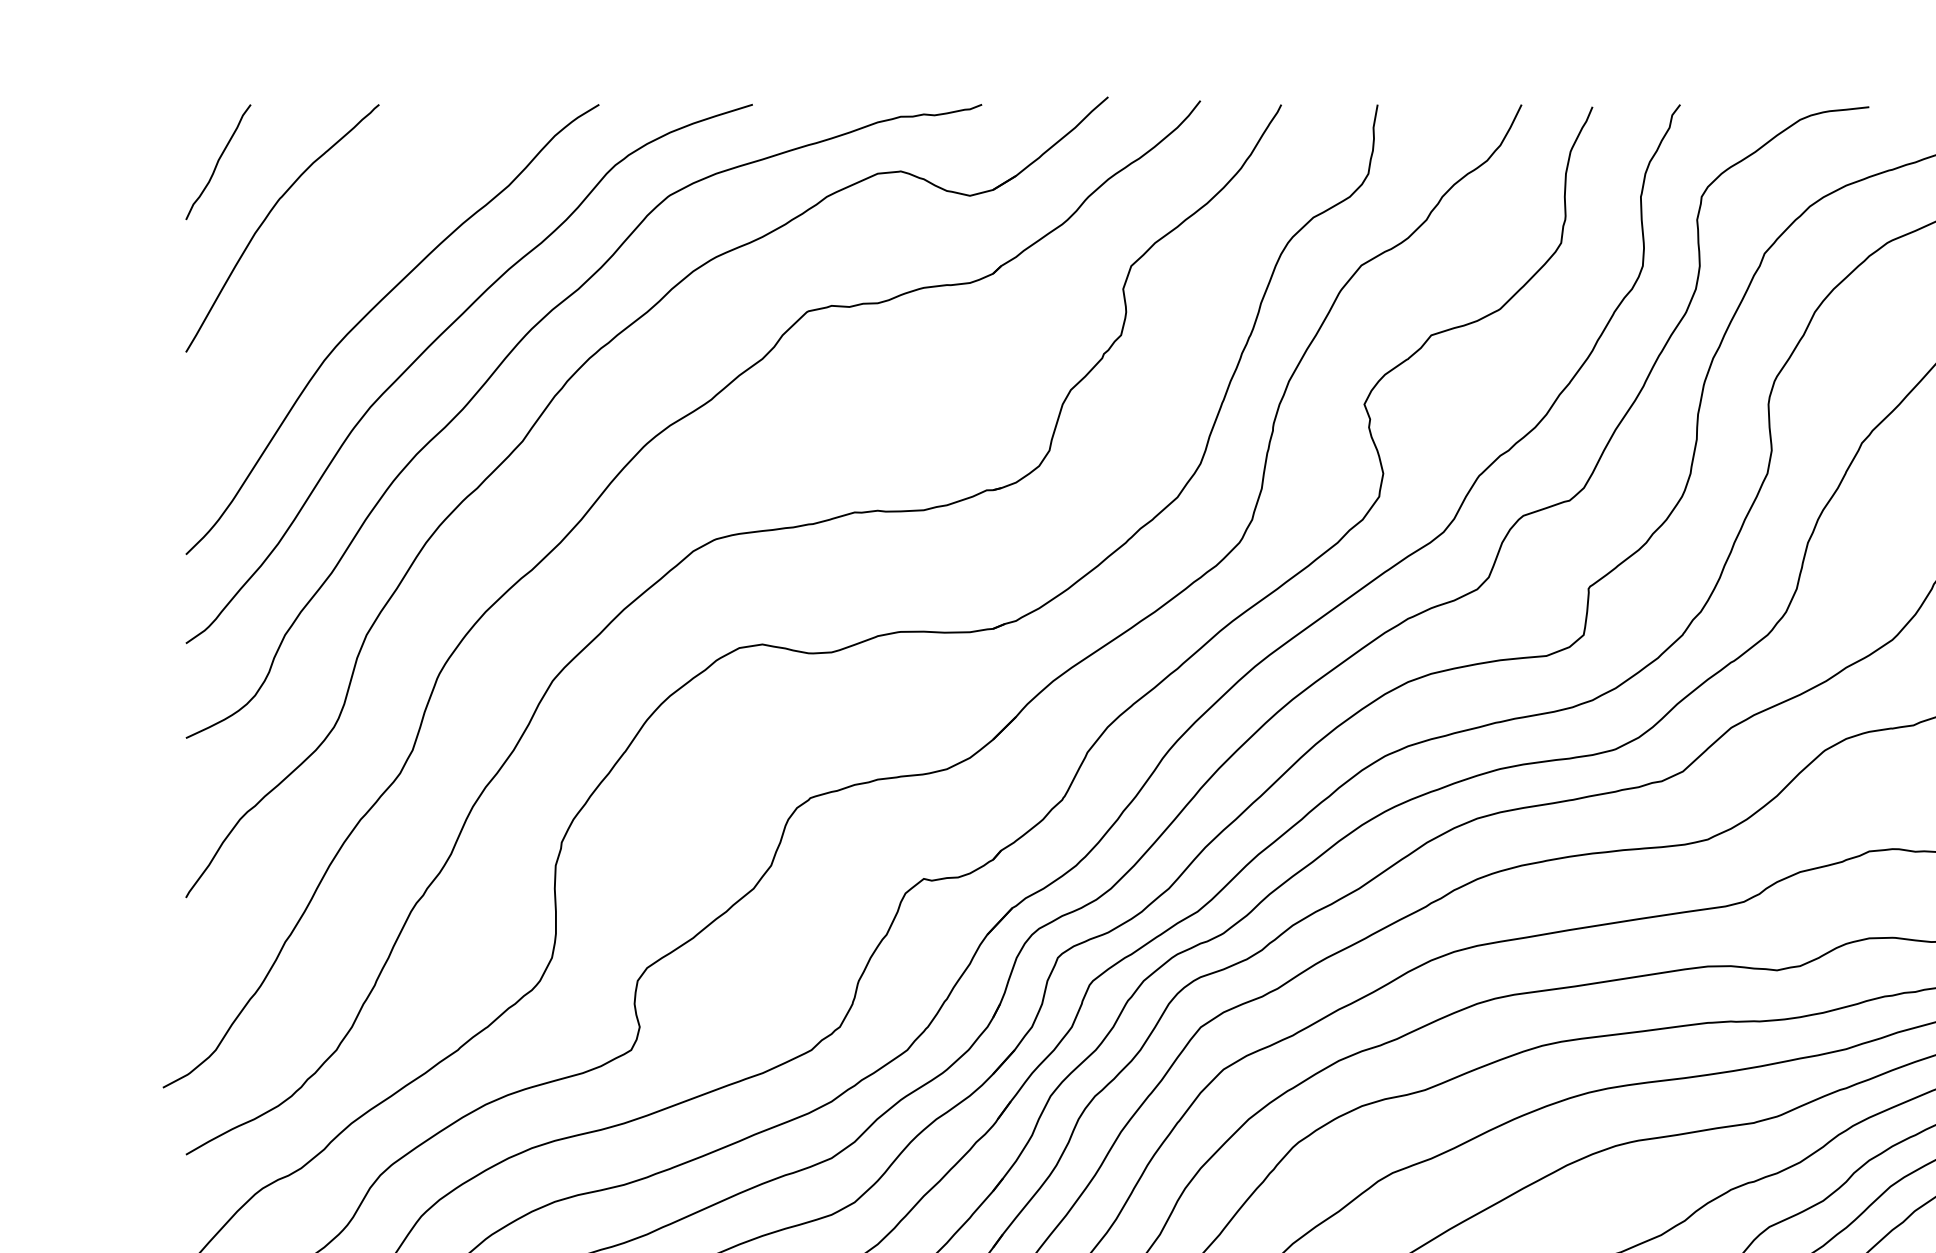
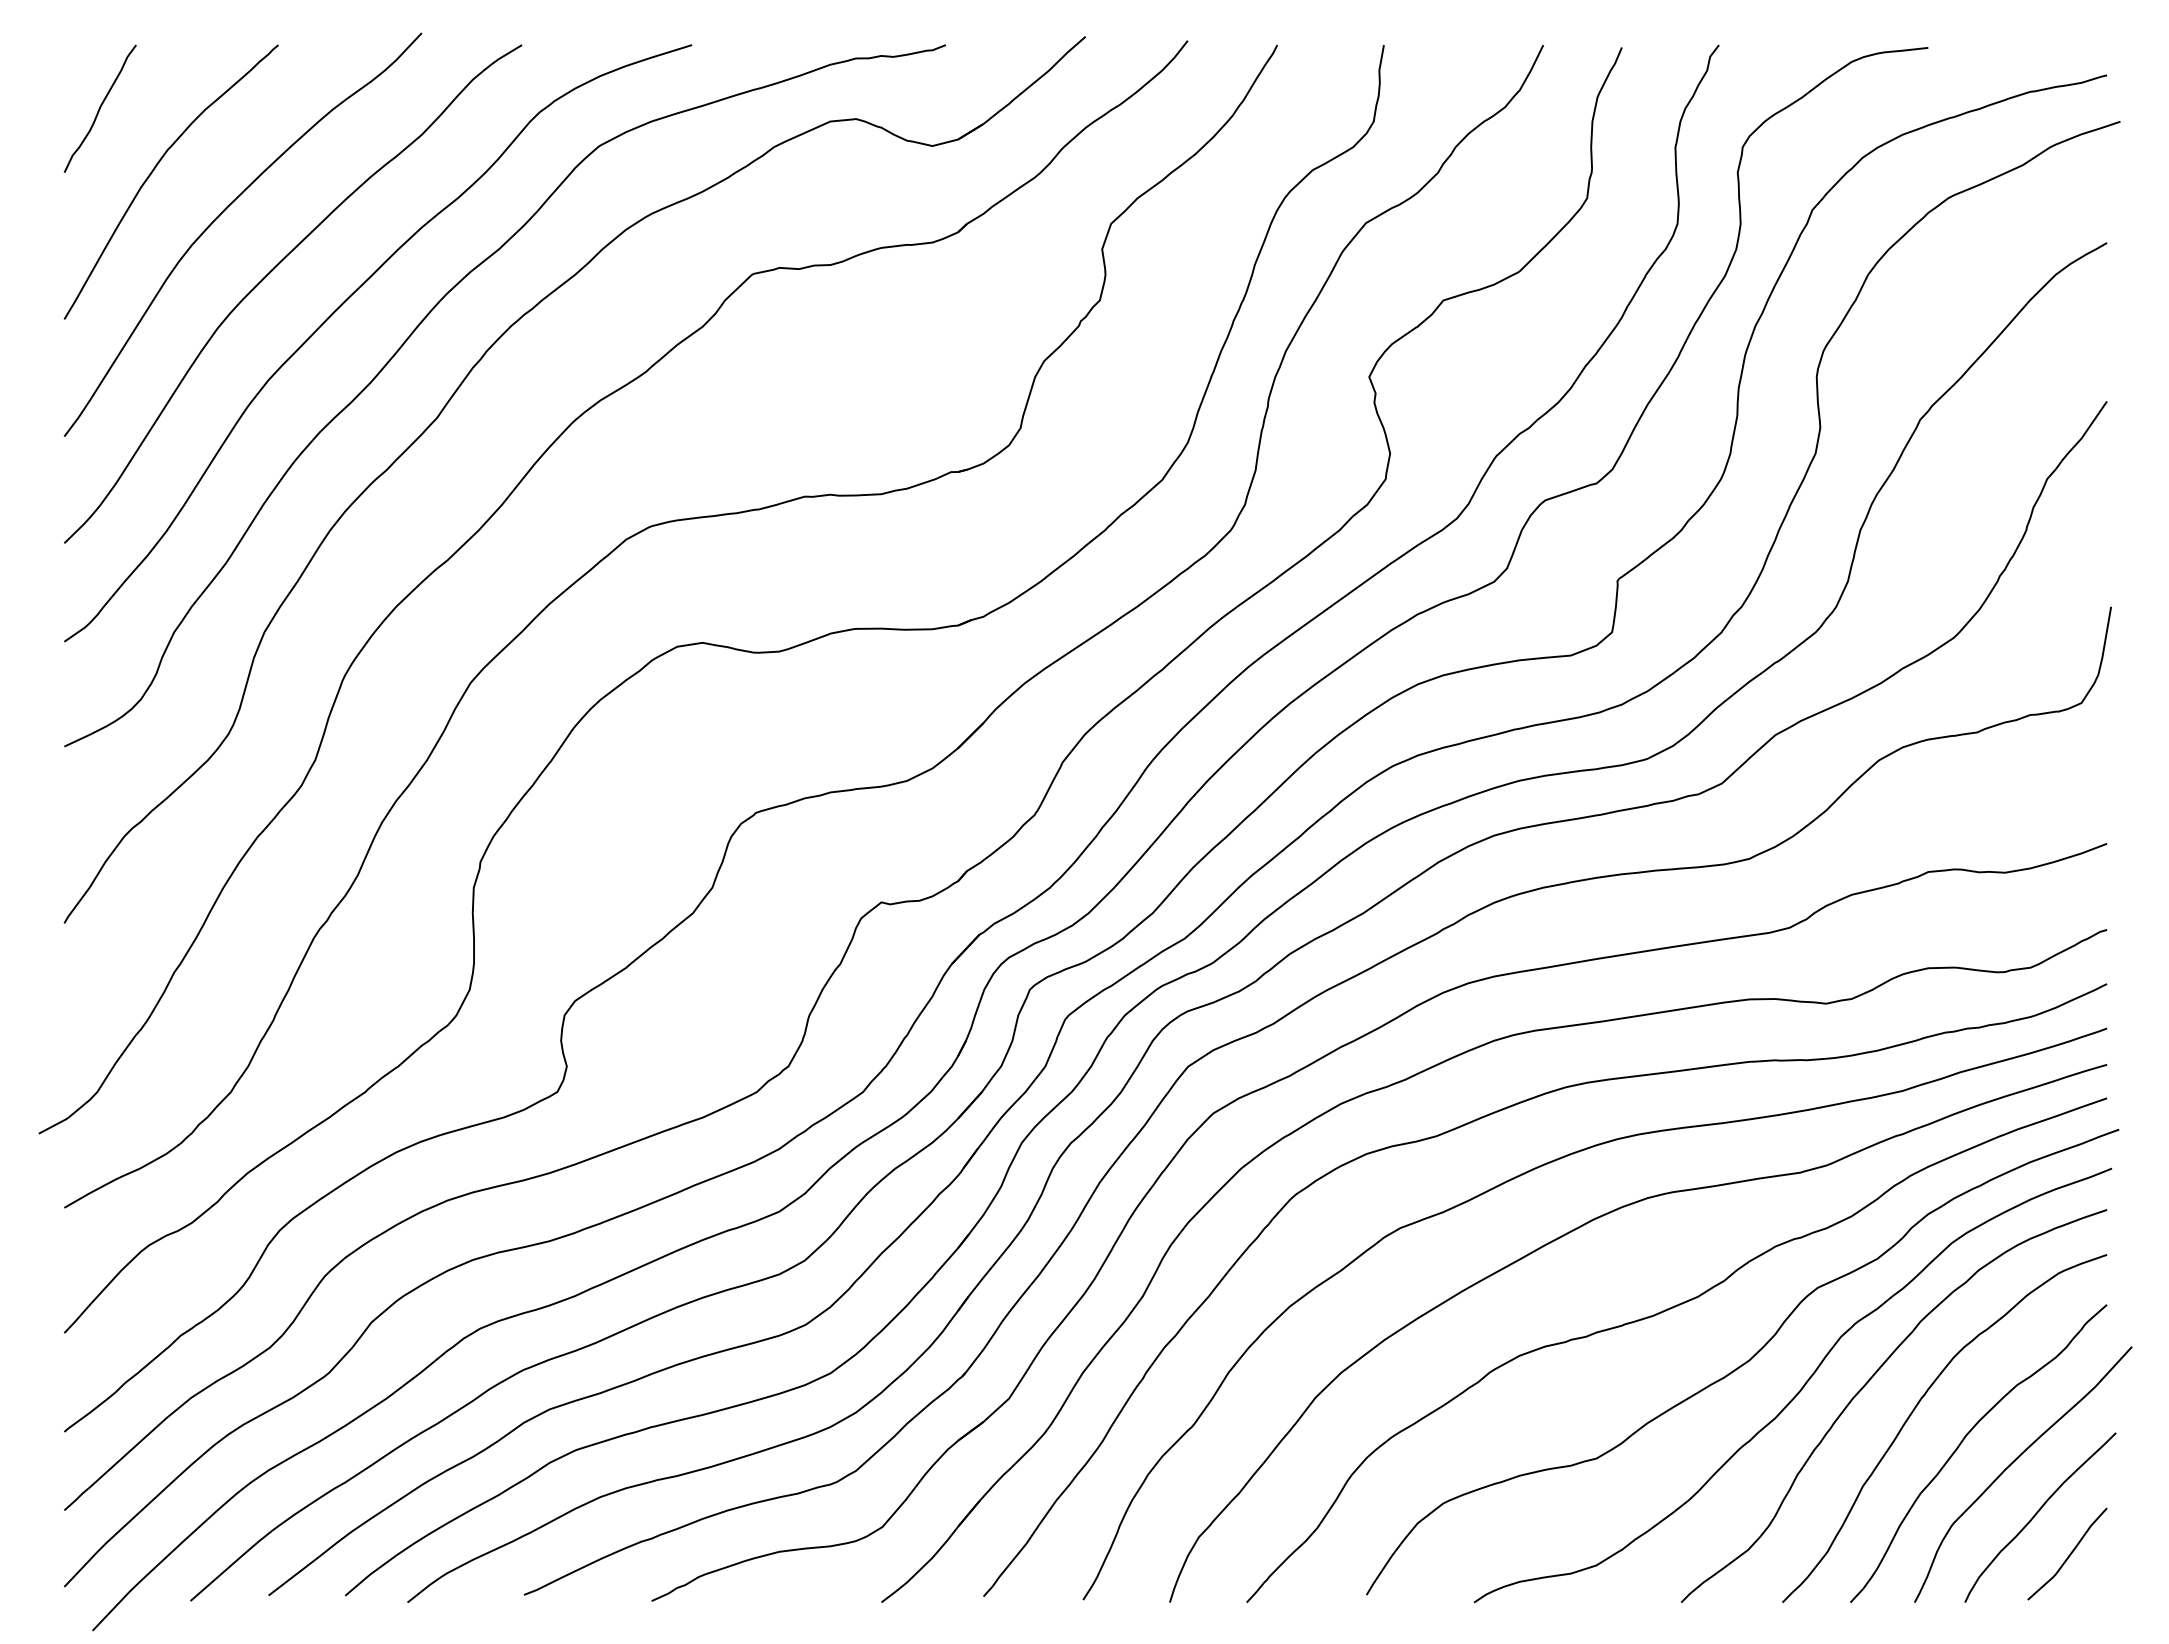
curve: (328, 256) -> (222, 213), added

